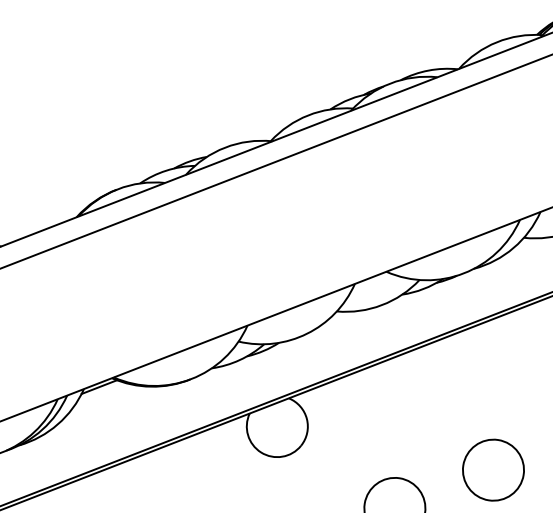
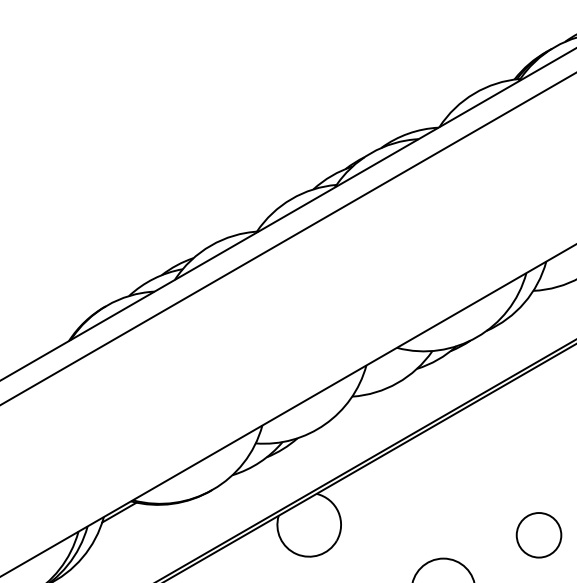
circle: (492, 470) -> (538, 535), size x0.7

